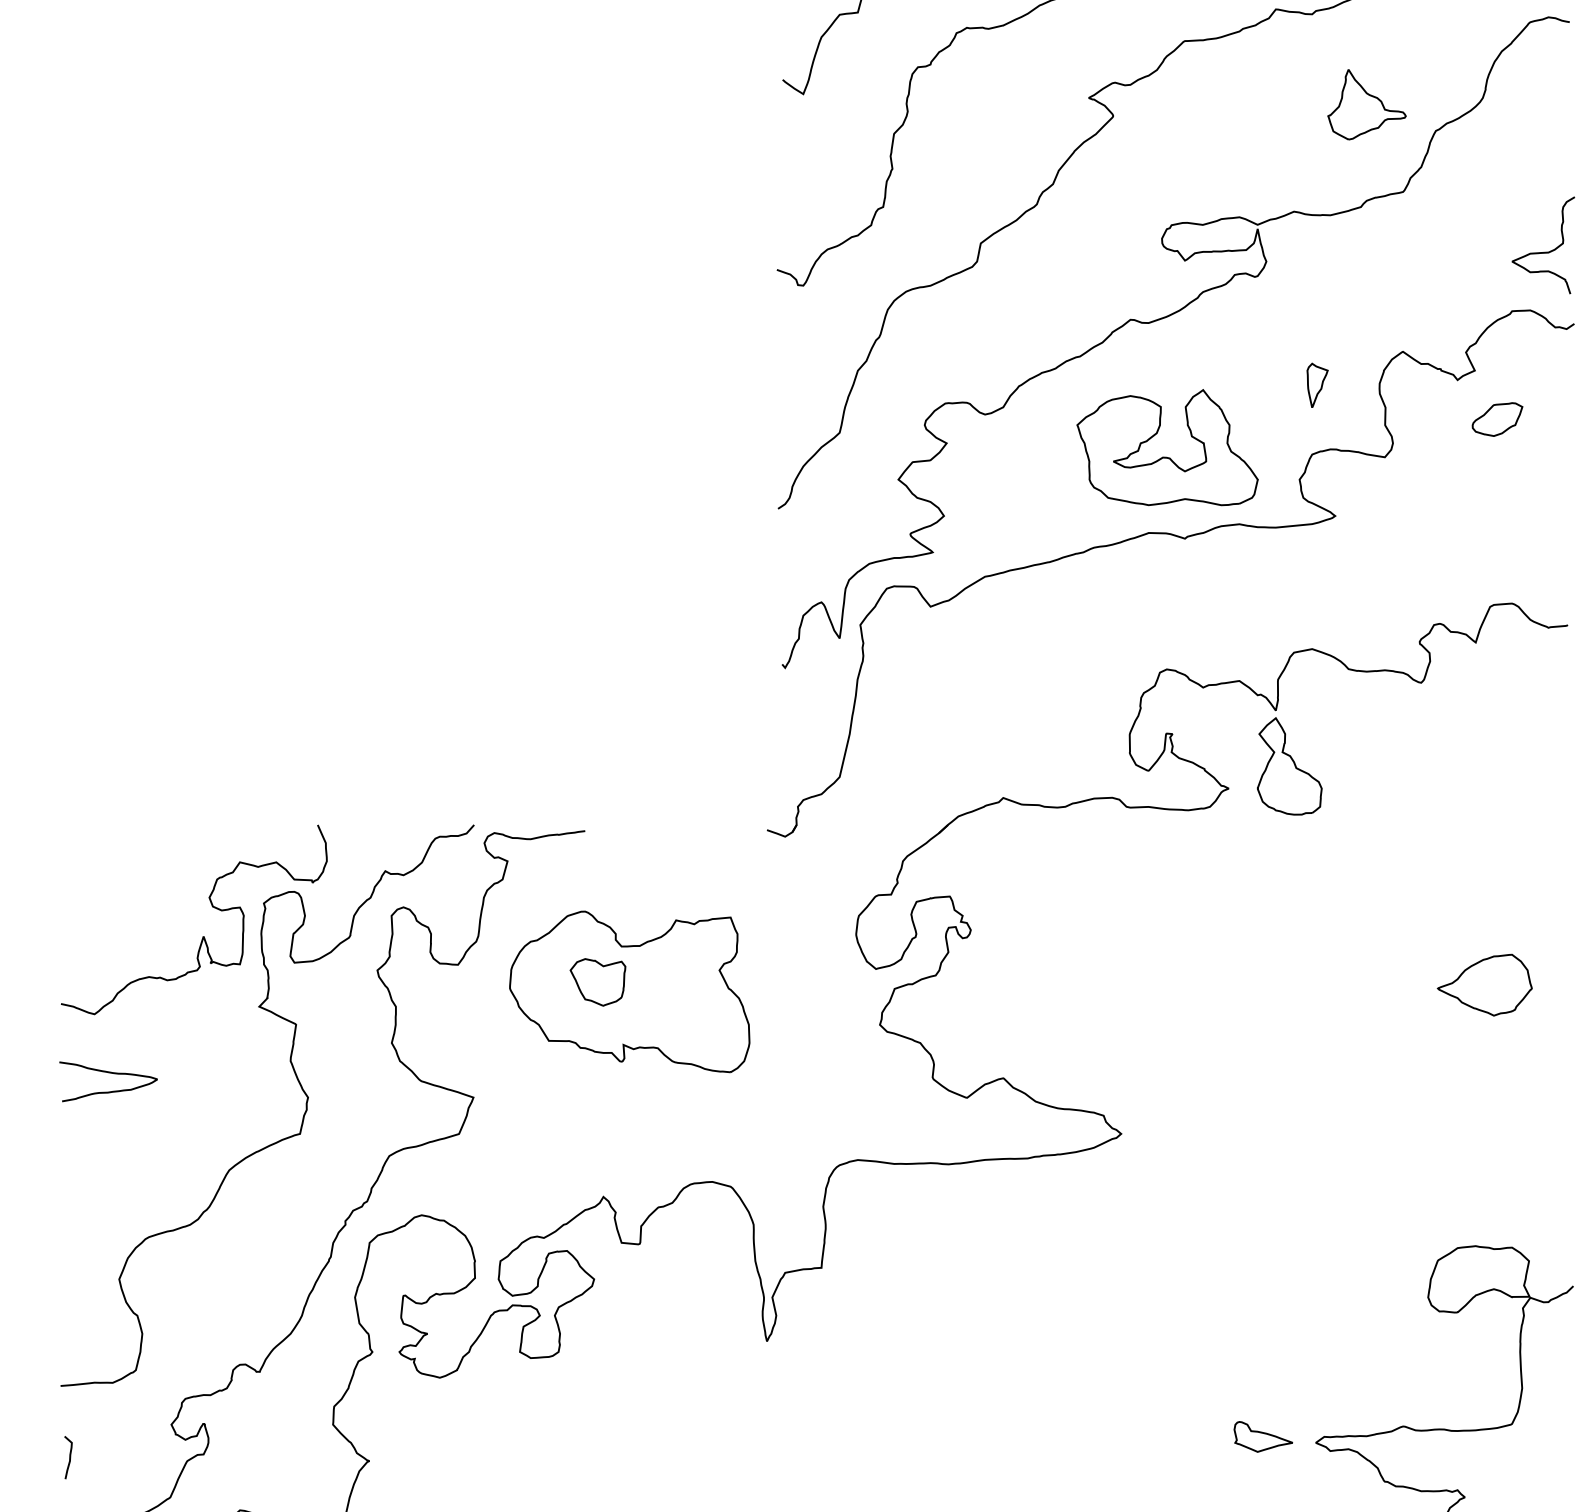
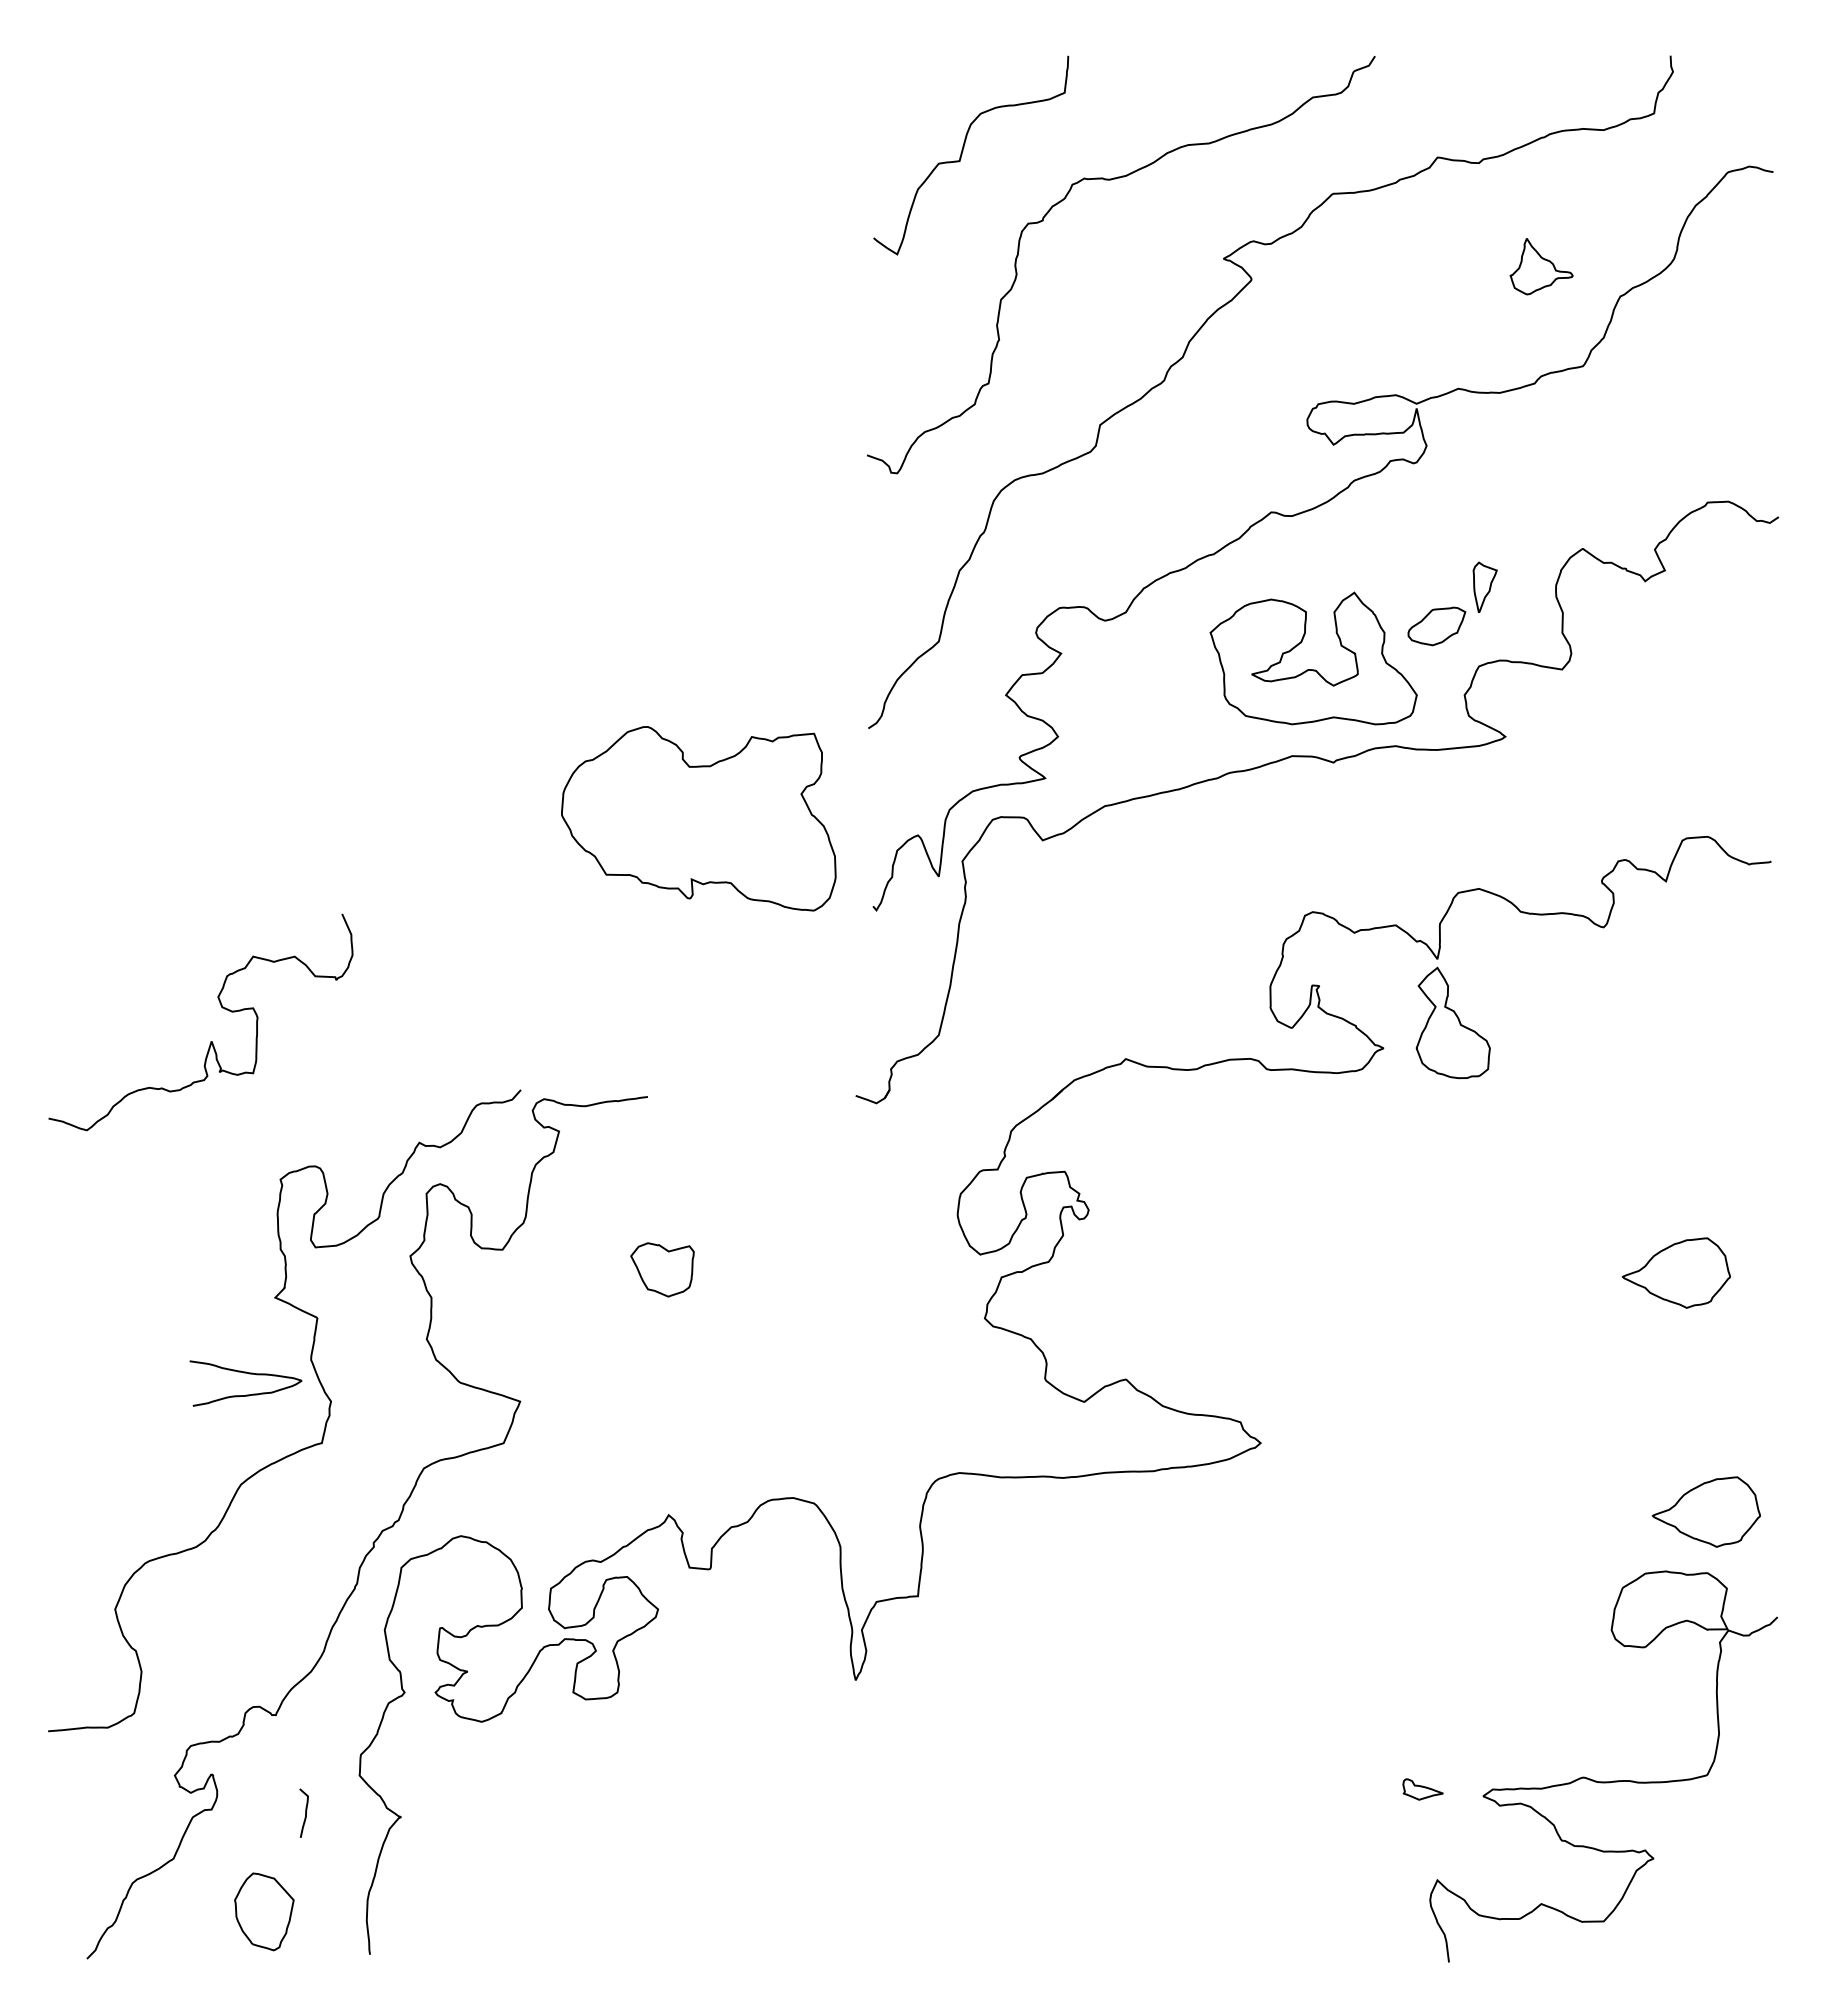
part: (1366, 104) -> (1541, 266), size x0.7
curve: (1544, 251) -> (1744, 434), removed
part: (1497, 419) -> (1436, 626), moved
curve: (202, 936) -> (210, 1041), moved
part: (629, 991) -> (698, 818), moved
curve: (111, 1073) -> (249, 1374), moved
part: (1510, 1193) -> (1705, 1511), added
part: (1262, 1436) -> (1422, 1789), size x0.6
curve: (69, 1457) -> (305, 1812), moved

